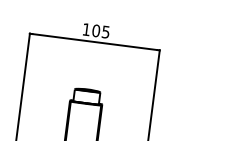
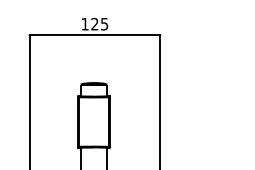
text: (95, 31) -> (94, 24), 105 -> 125

